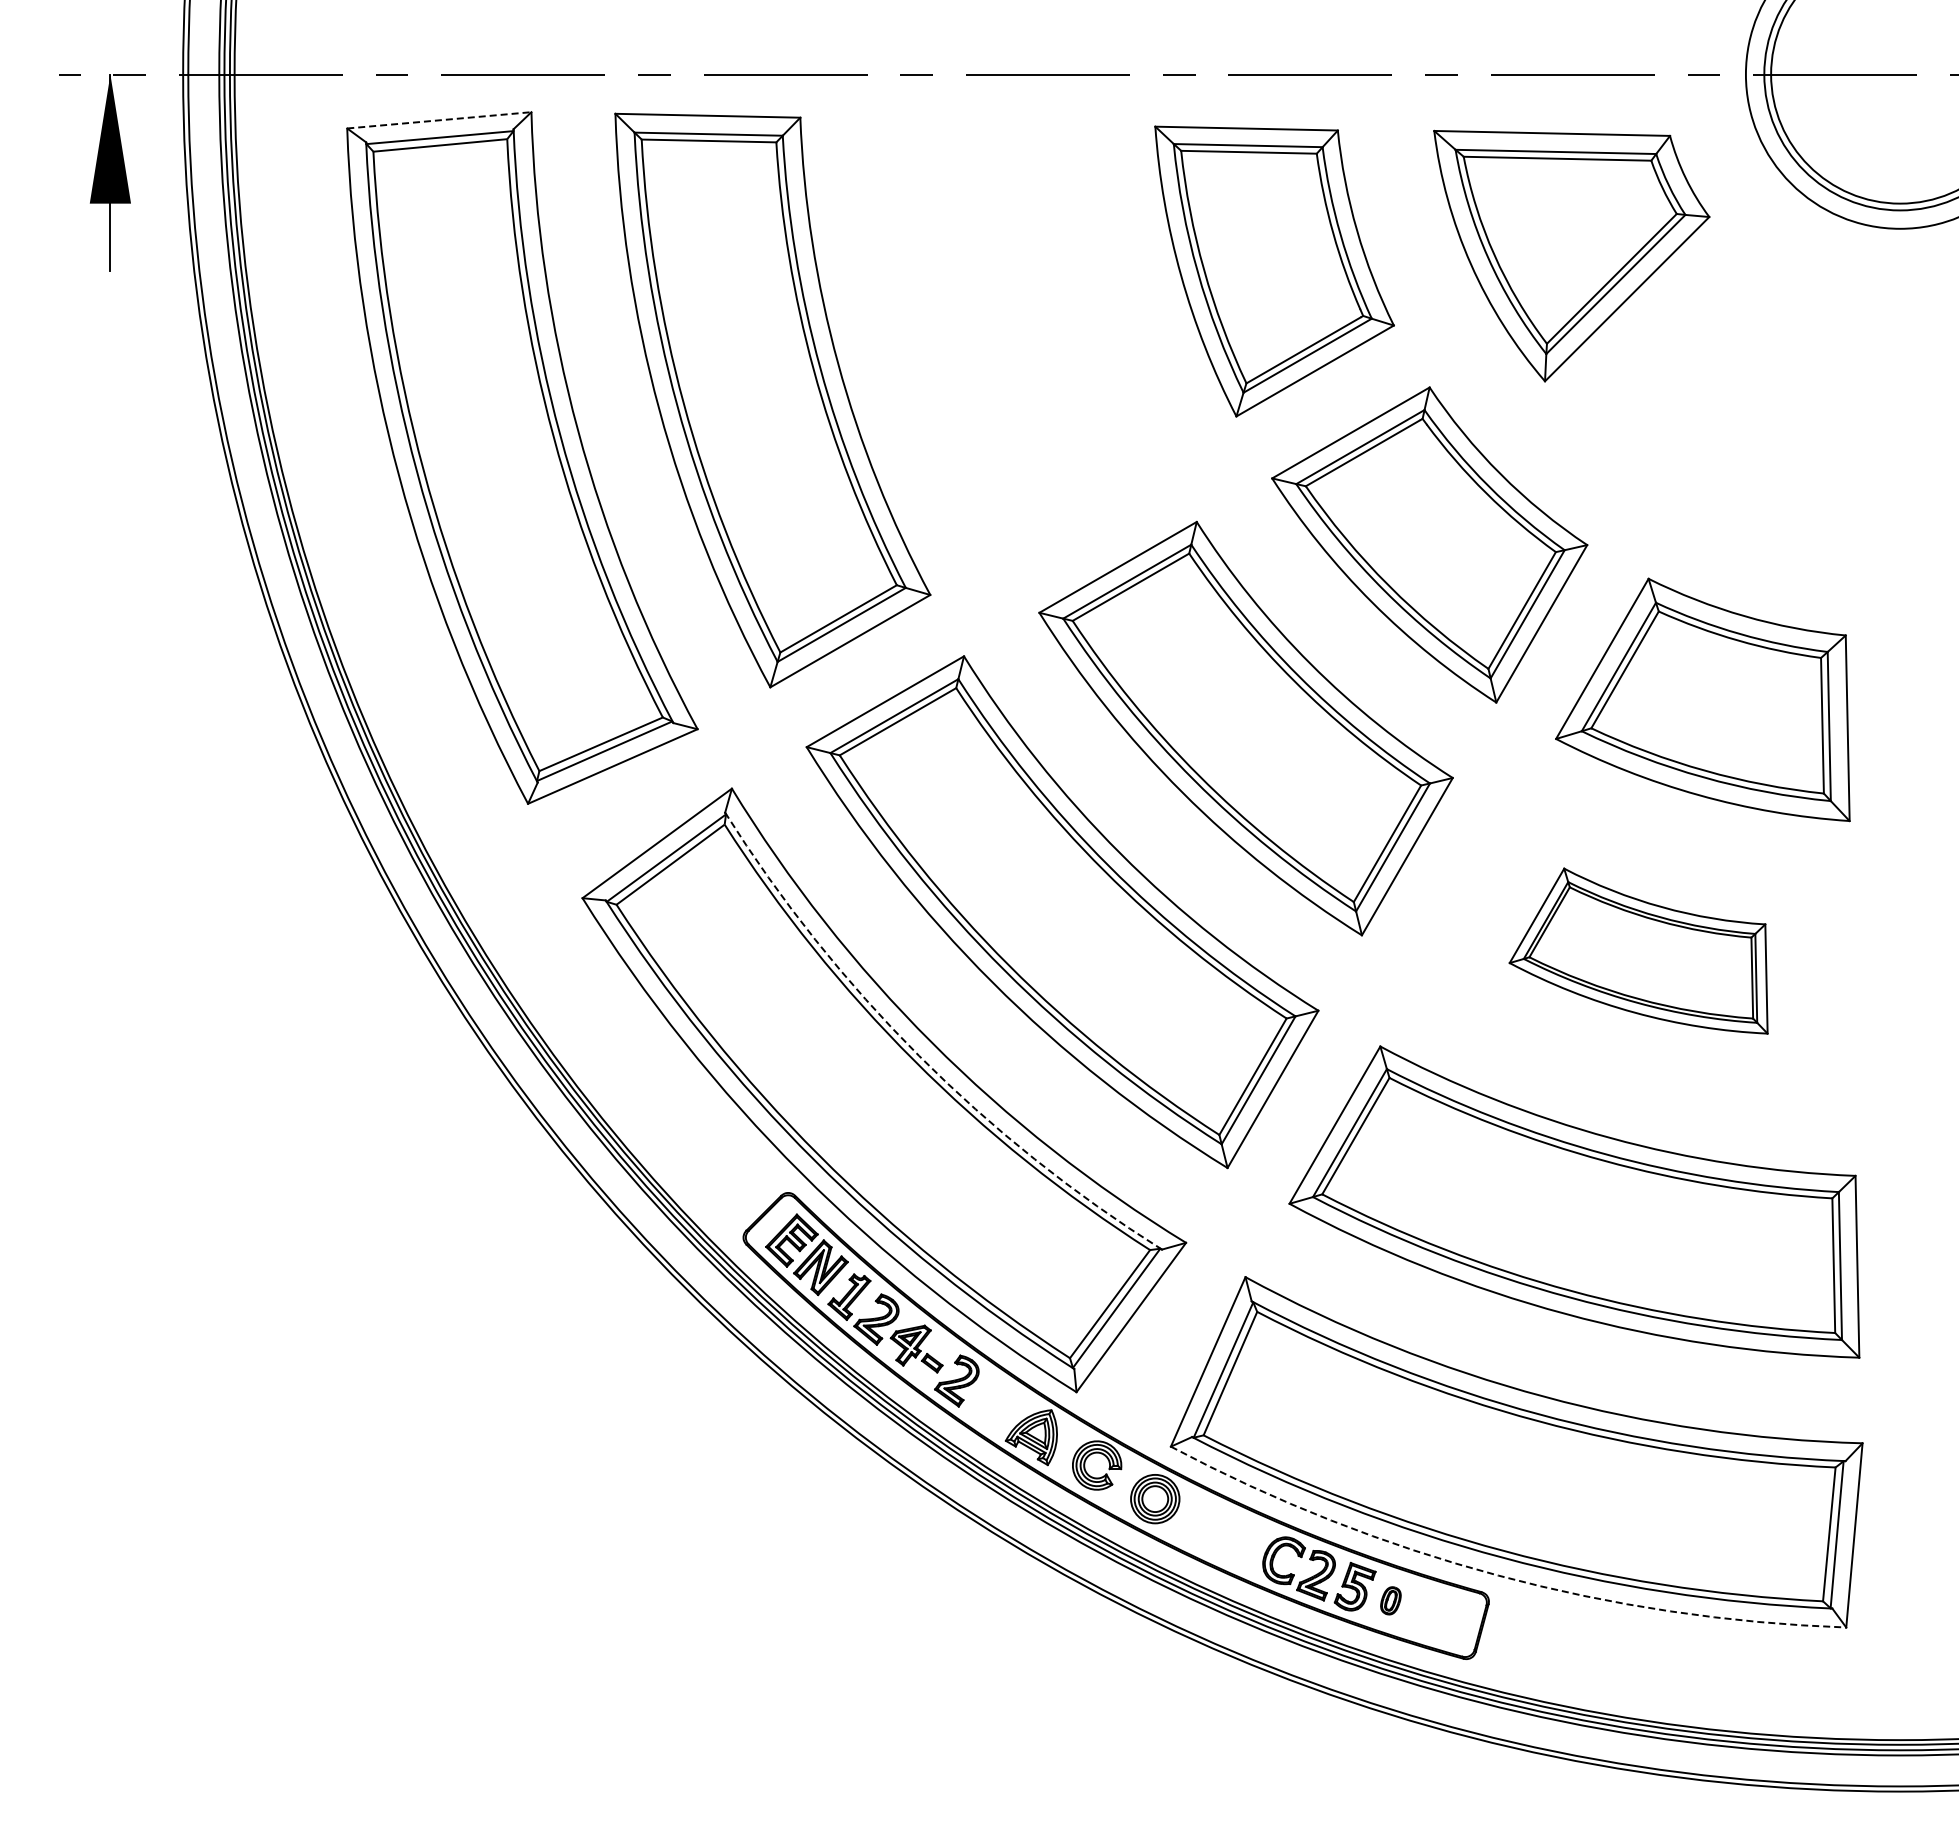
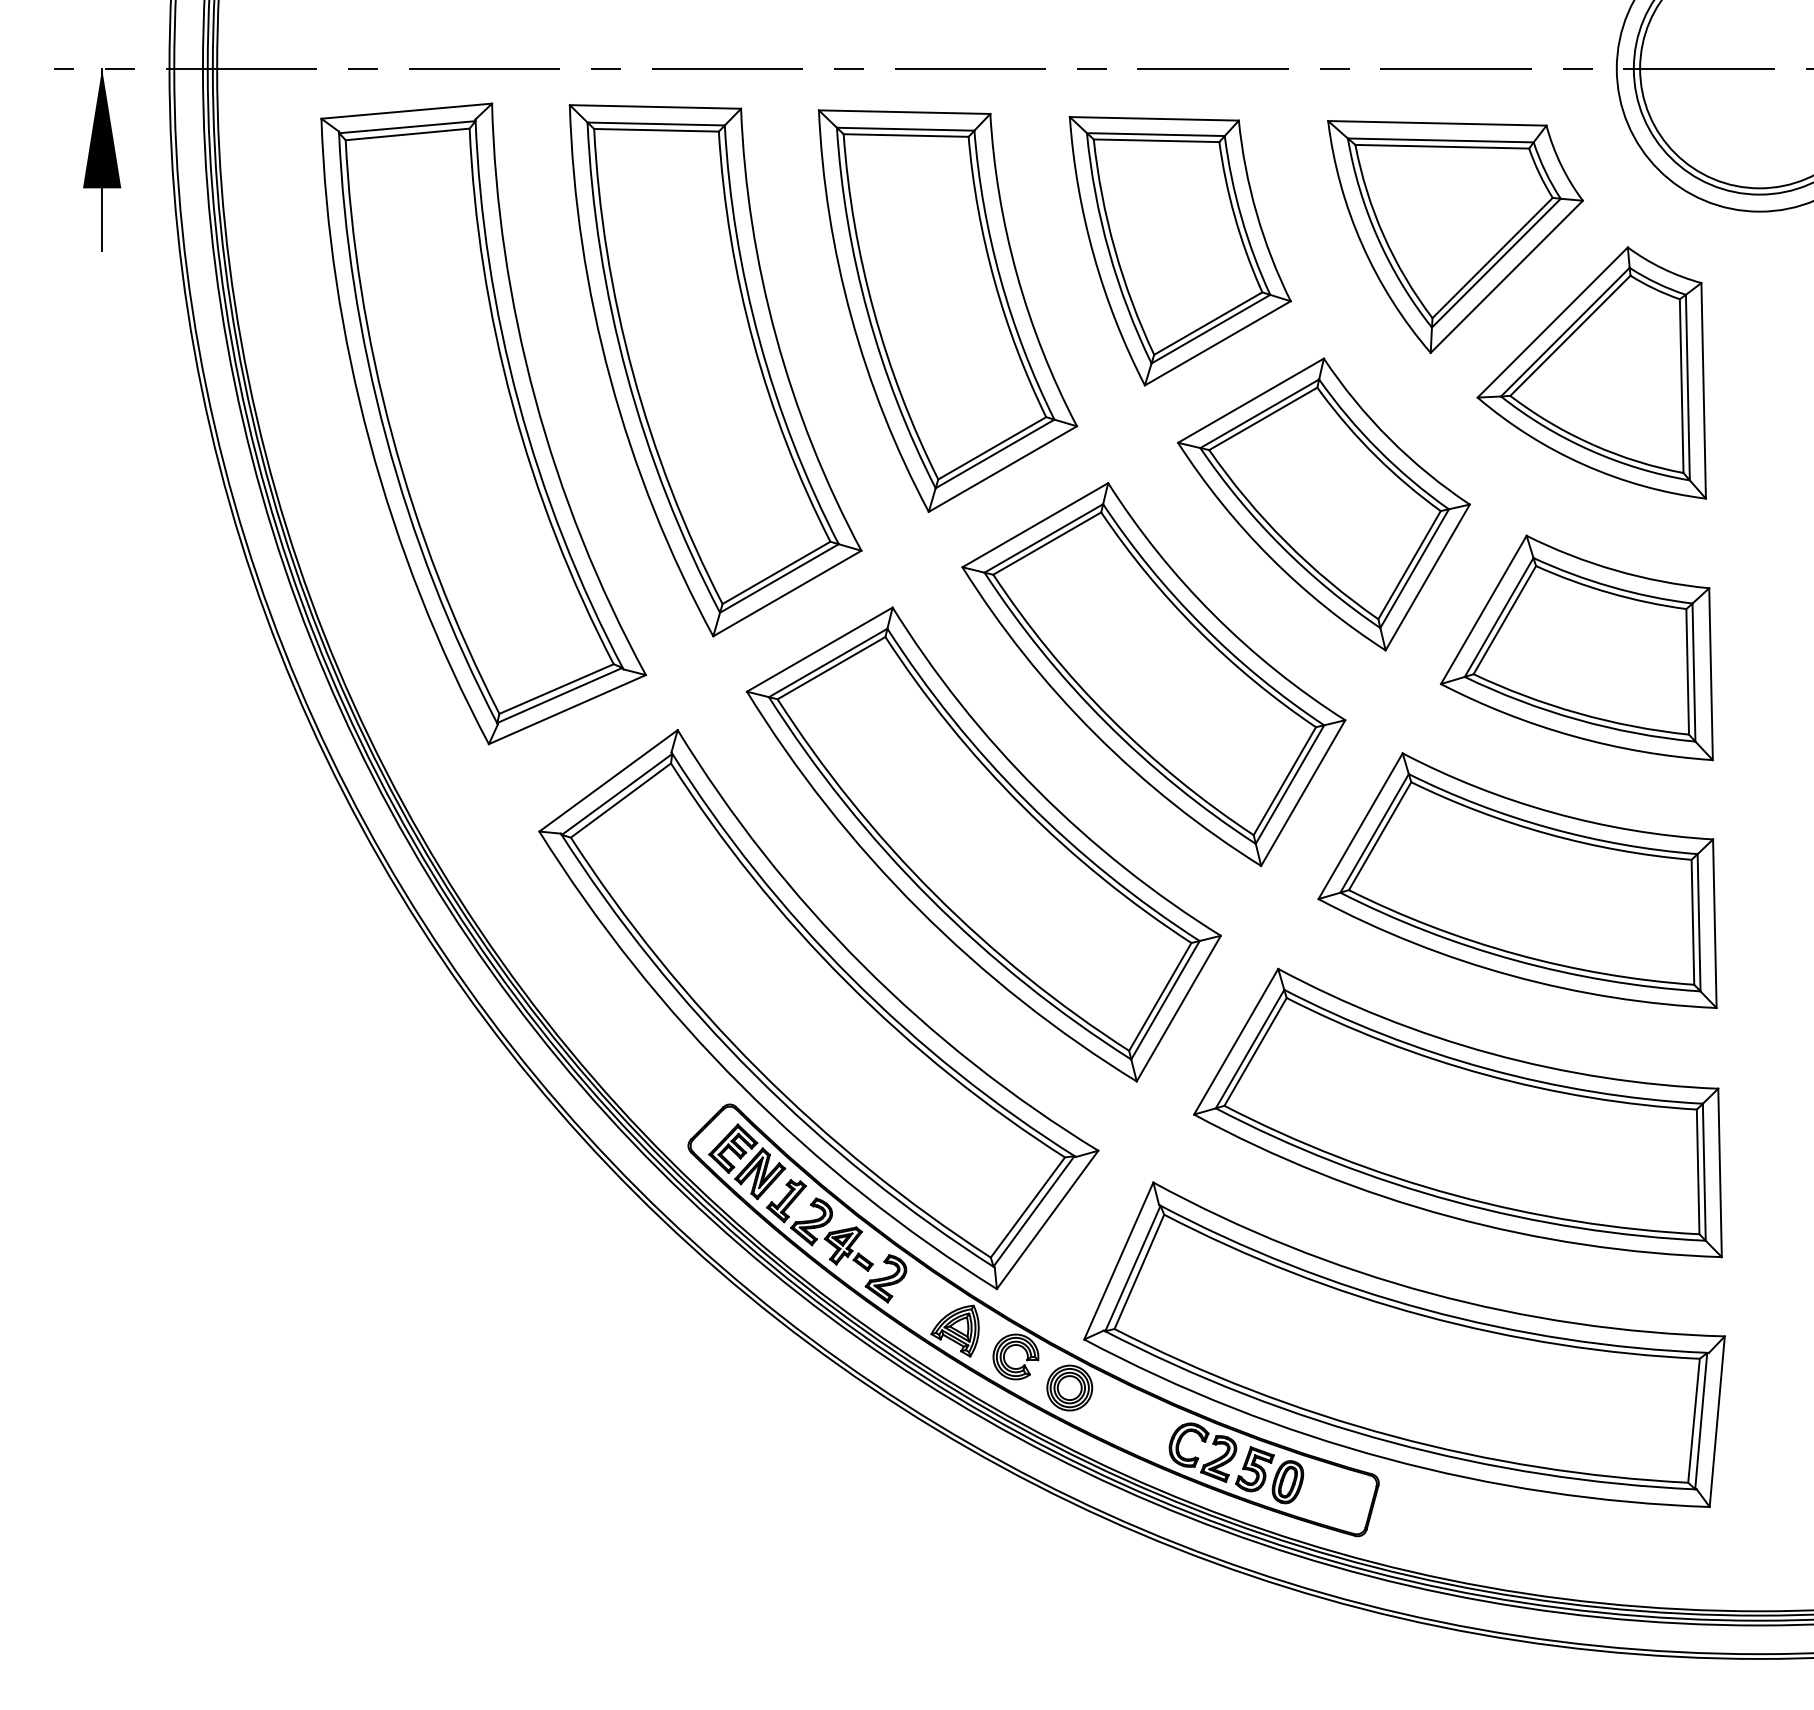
line: (439, 120) -> (406, 111), dashed -> solid
part: (1023, 335) -> (947, 310), added
part: (1718, 402) -> (1591, 372), added
part: (1638, 950) -> (1517, 880), size x1.67
arc: (918, 1055) -> (850, 977), dashed -> solid
arc: (1498, 1575) -> (1387, 1458), dashed -> solid
part: (1390, 1600) -> (1287, 1481), size x1.67

